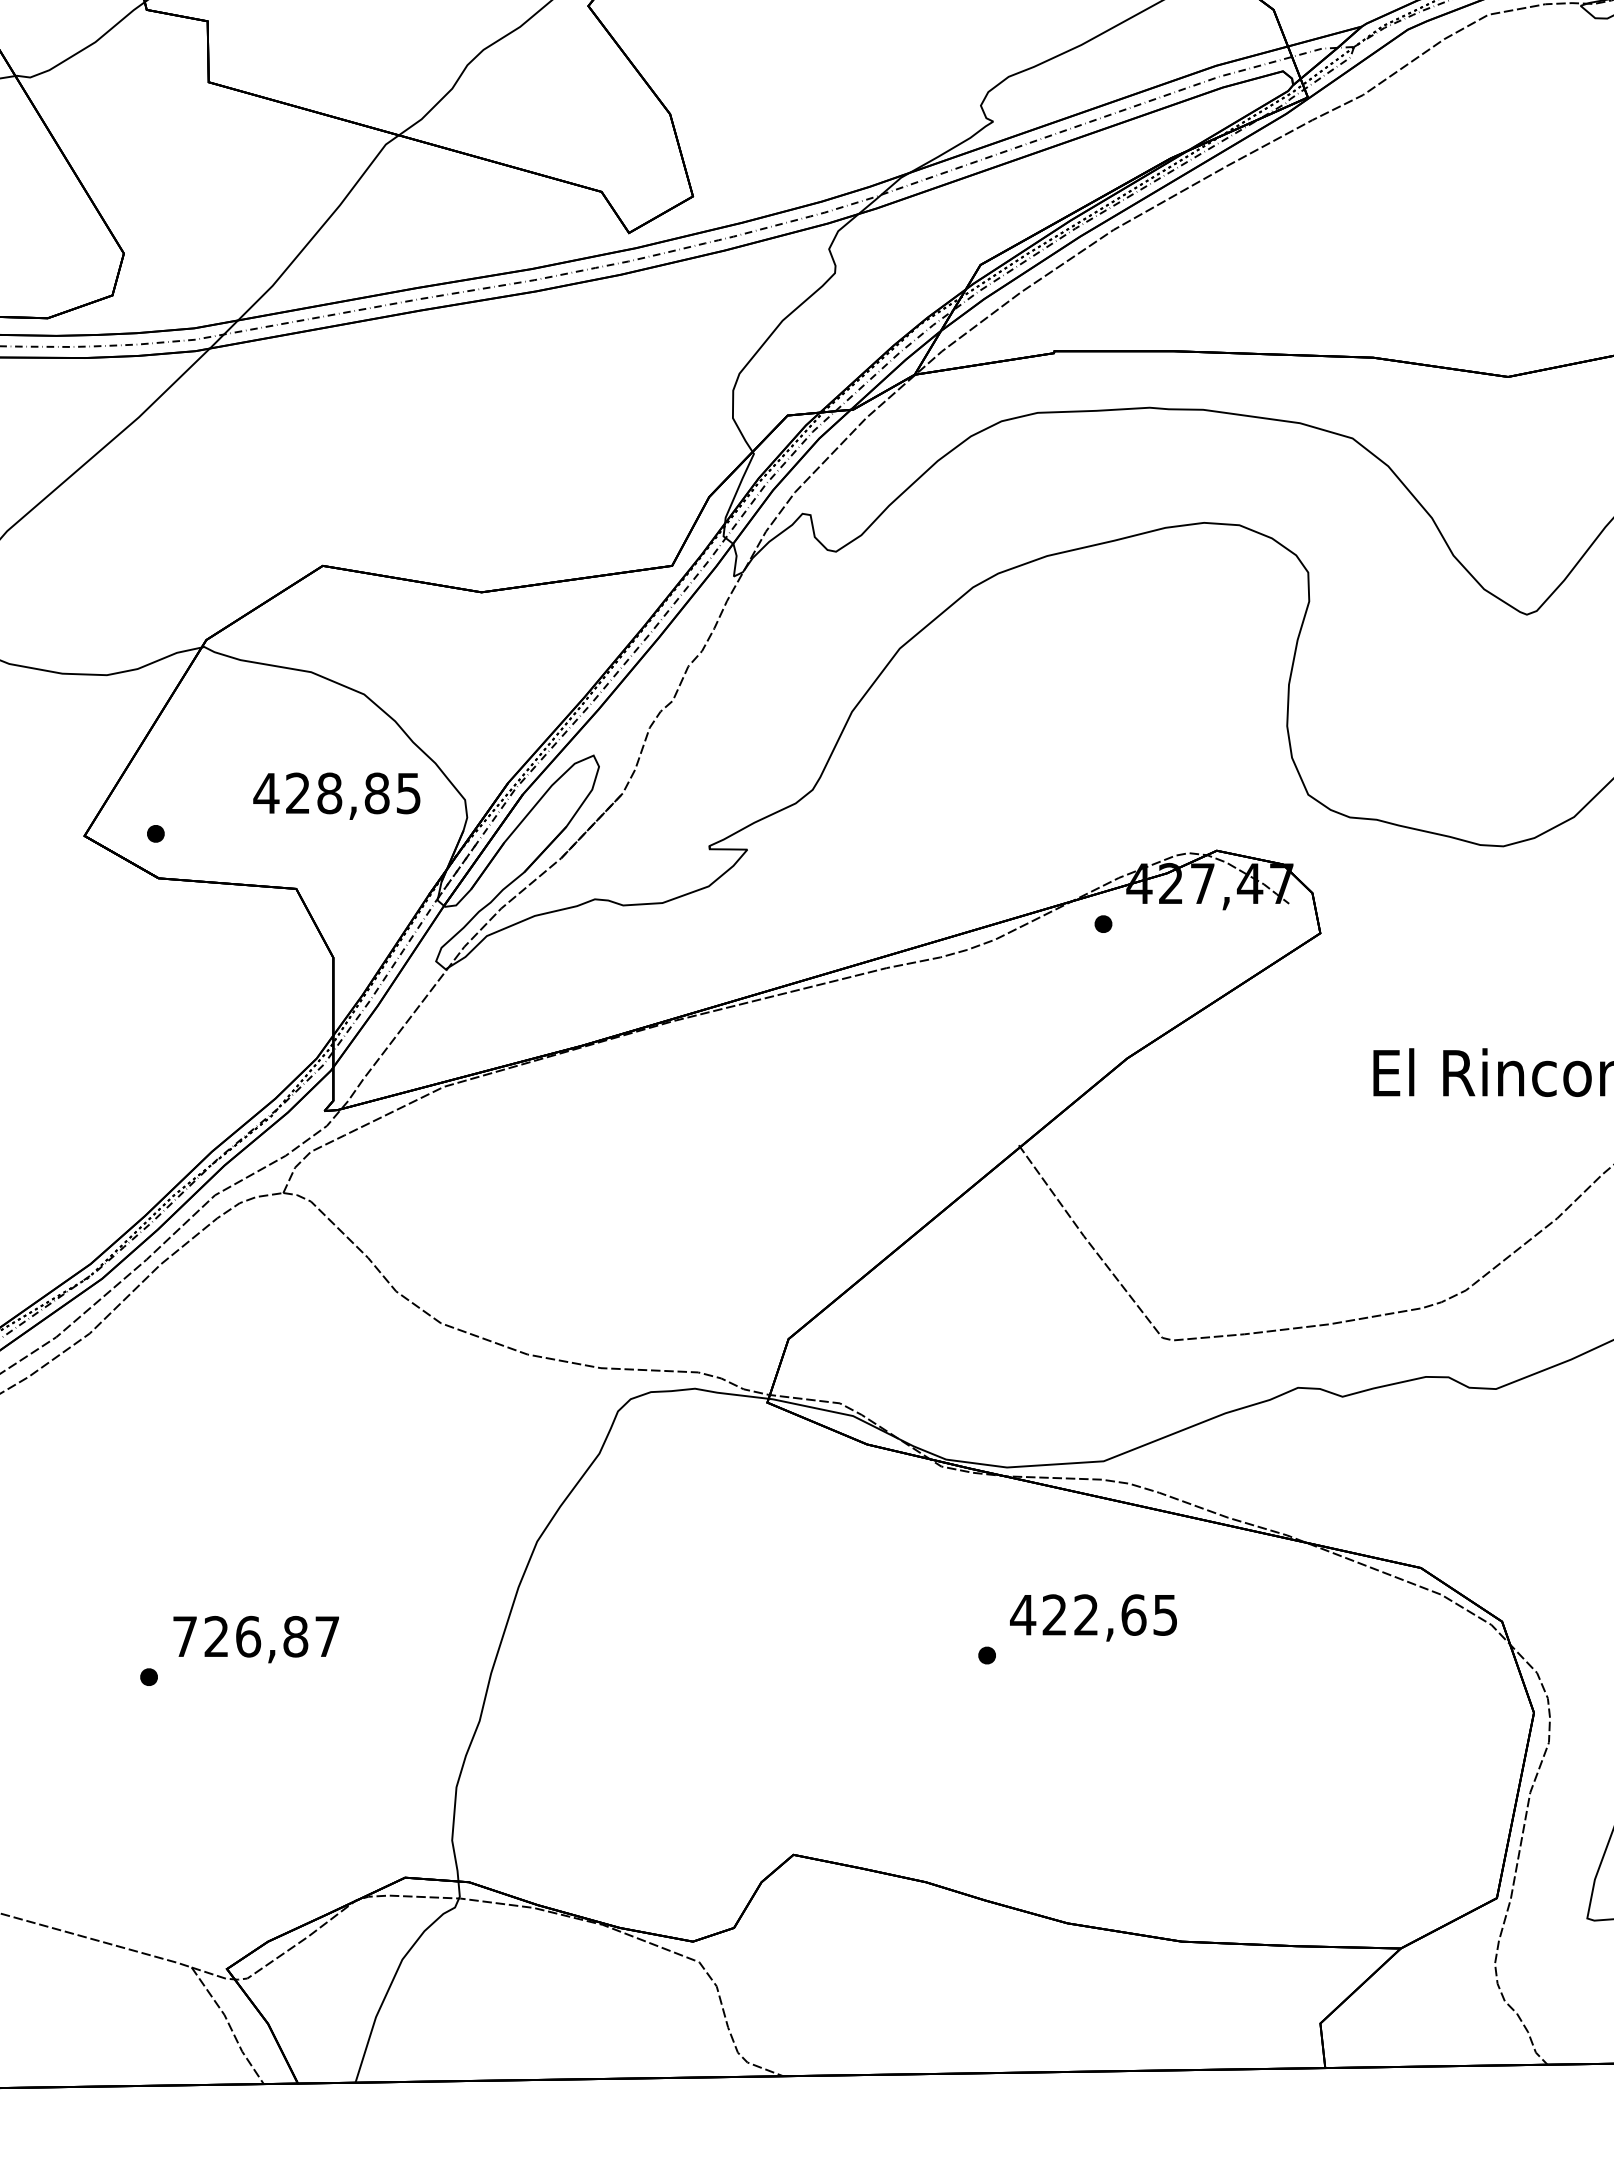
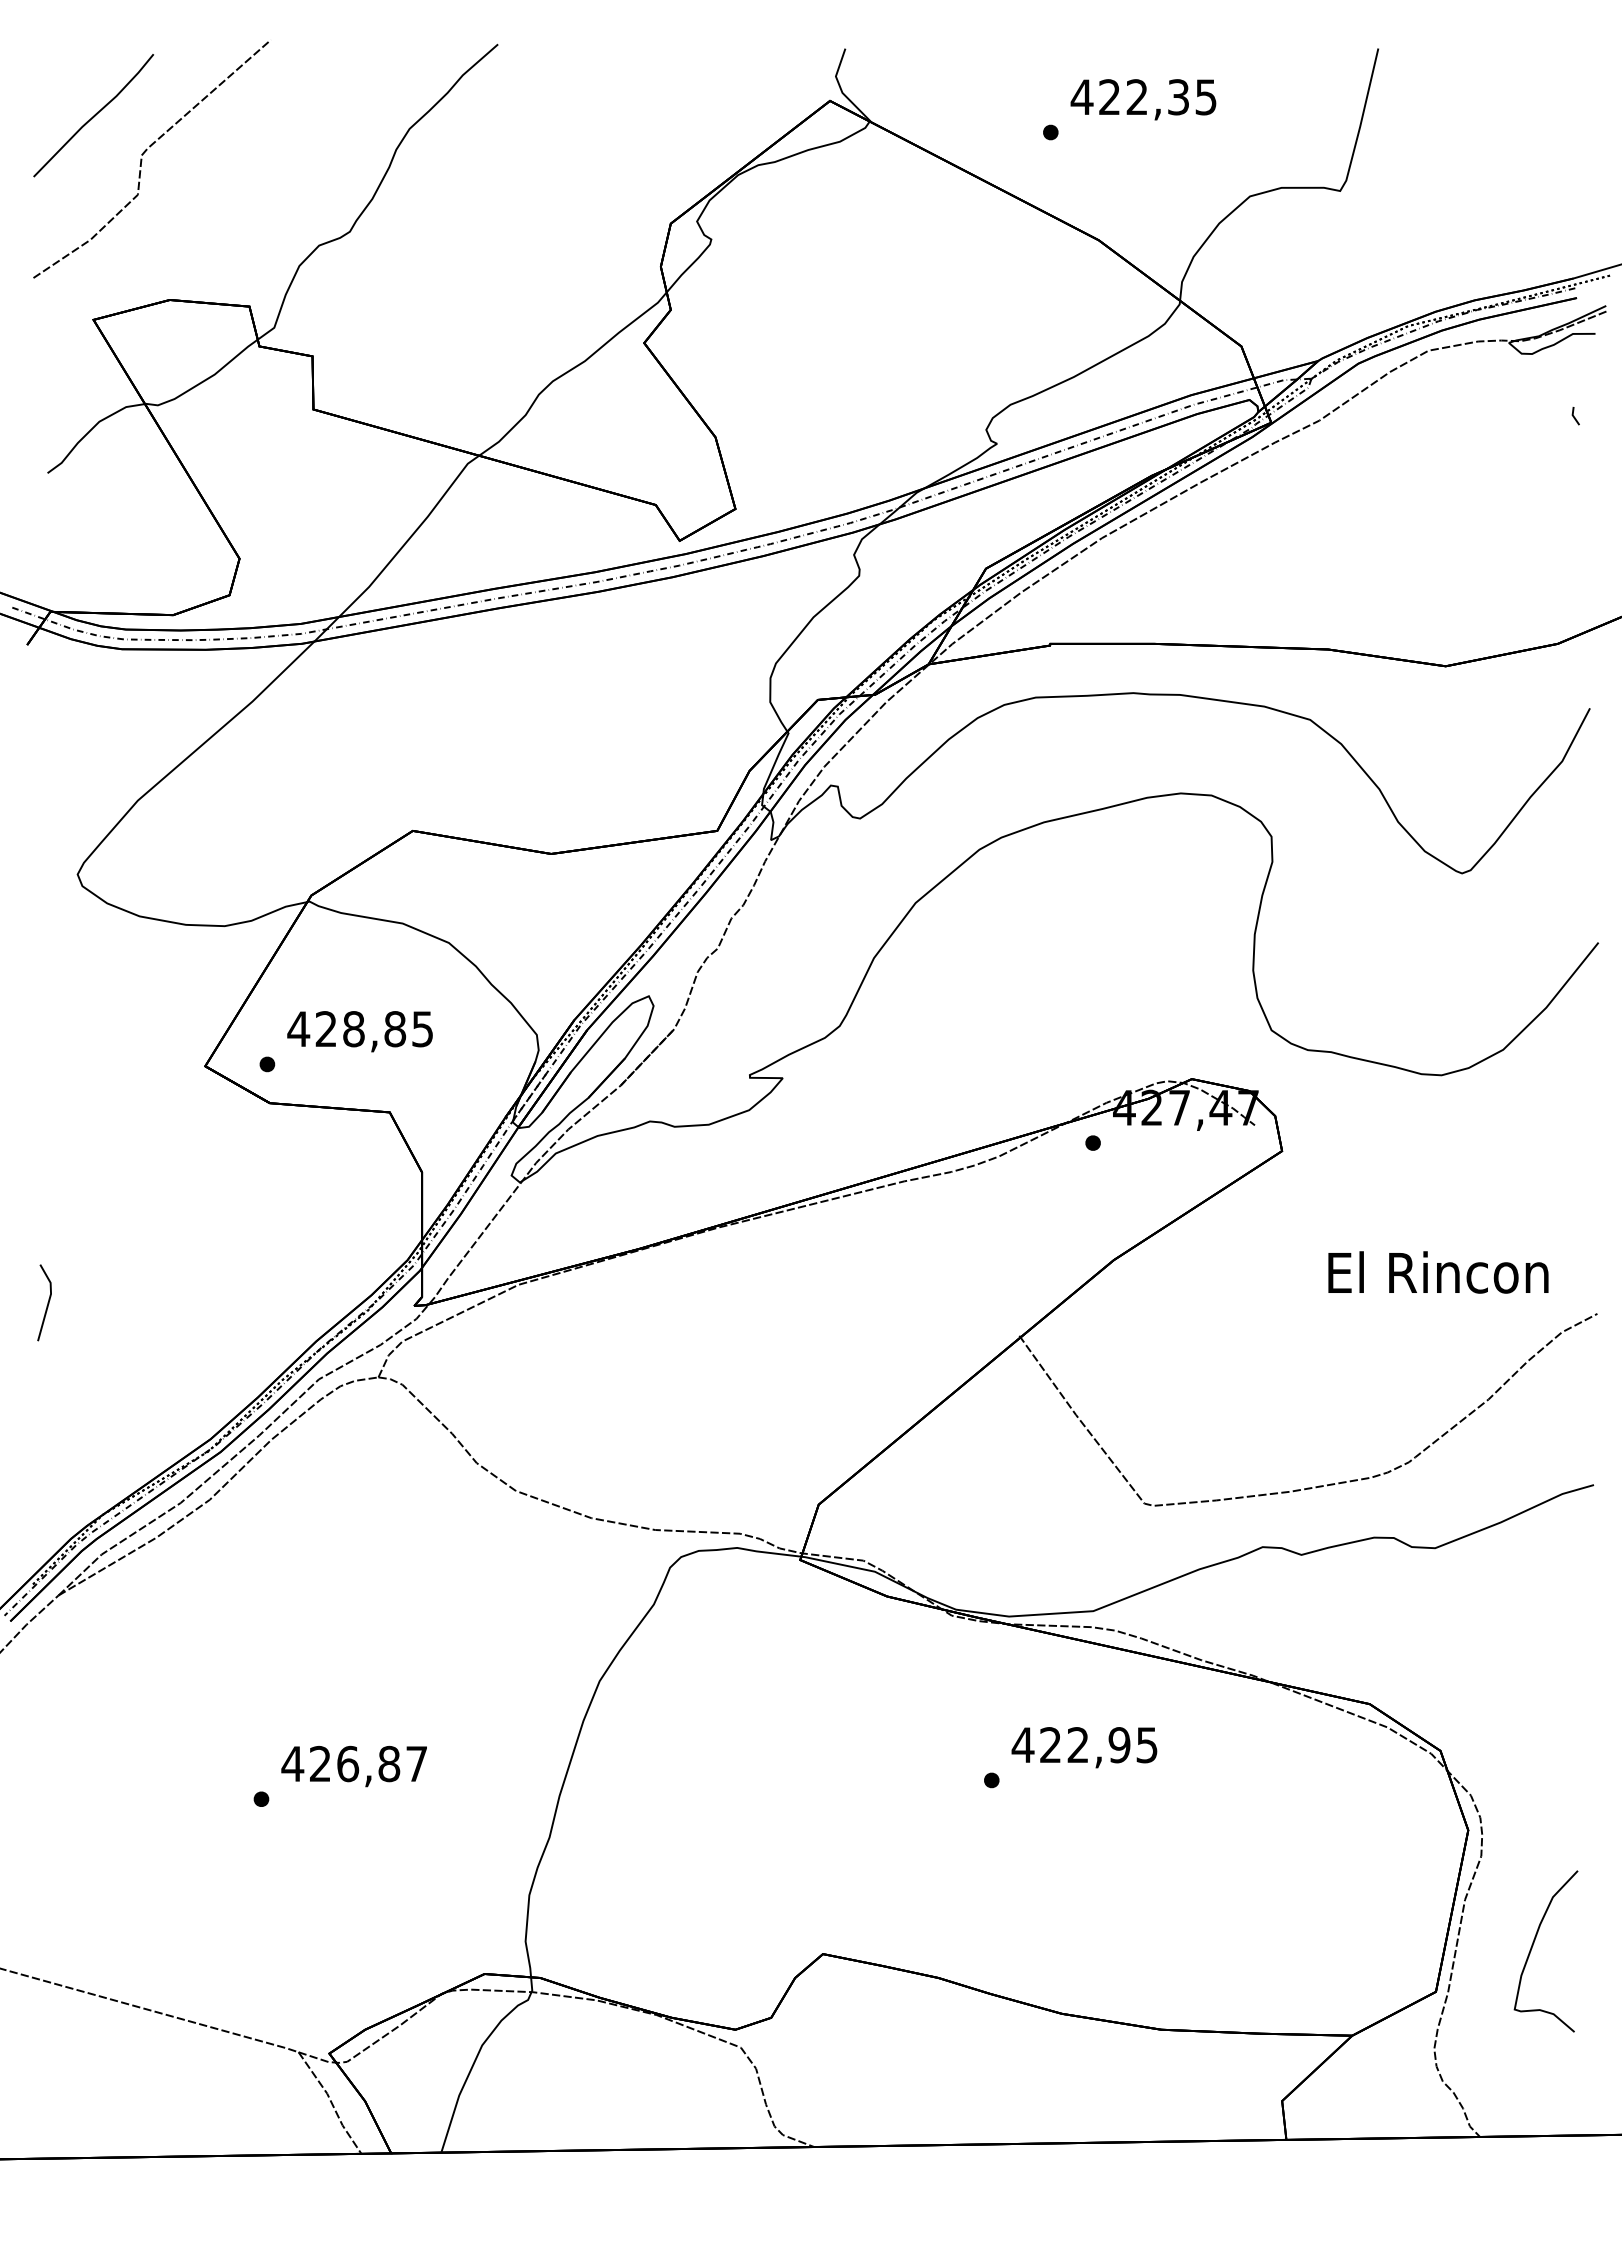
text: (336, 796) -> (359, 1031), moved
text: (1133, 1615) -> (1119, 1745), 422,65 -> 422,95
text: (184, 1636) -> (292, 1763), 726,87 -> 426,87

